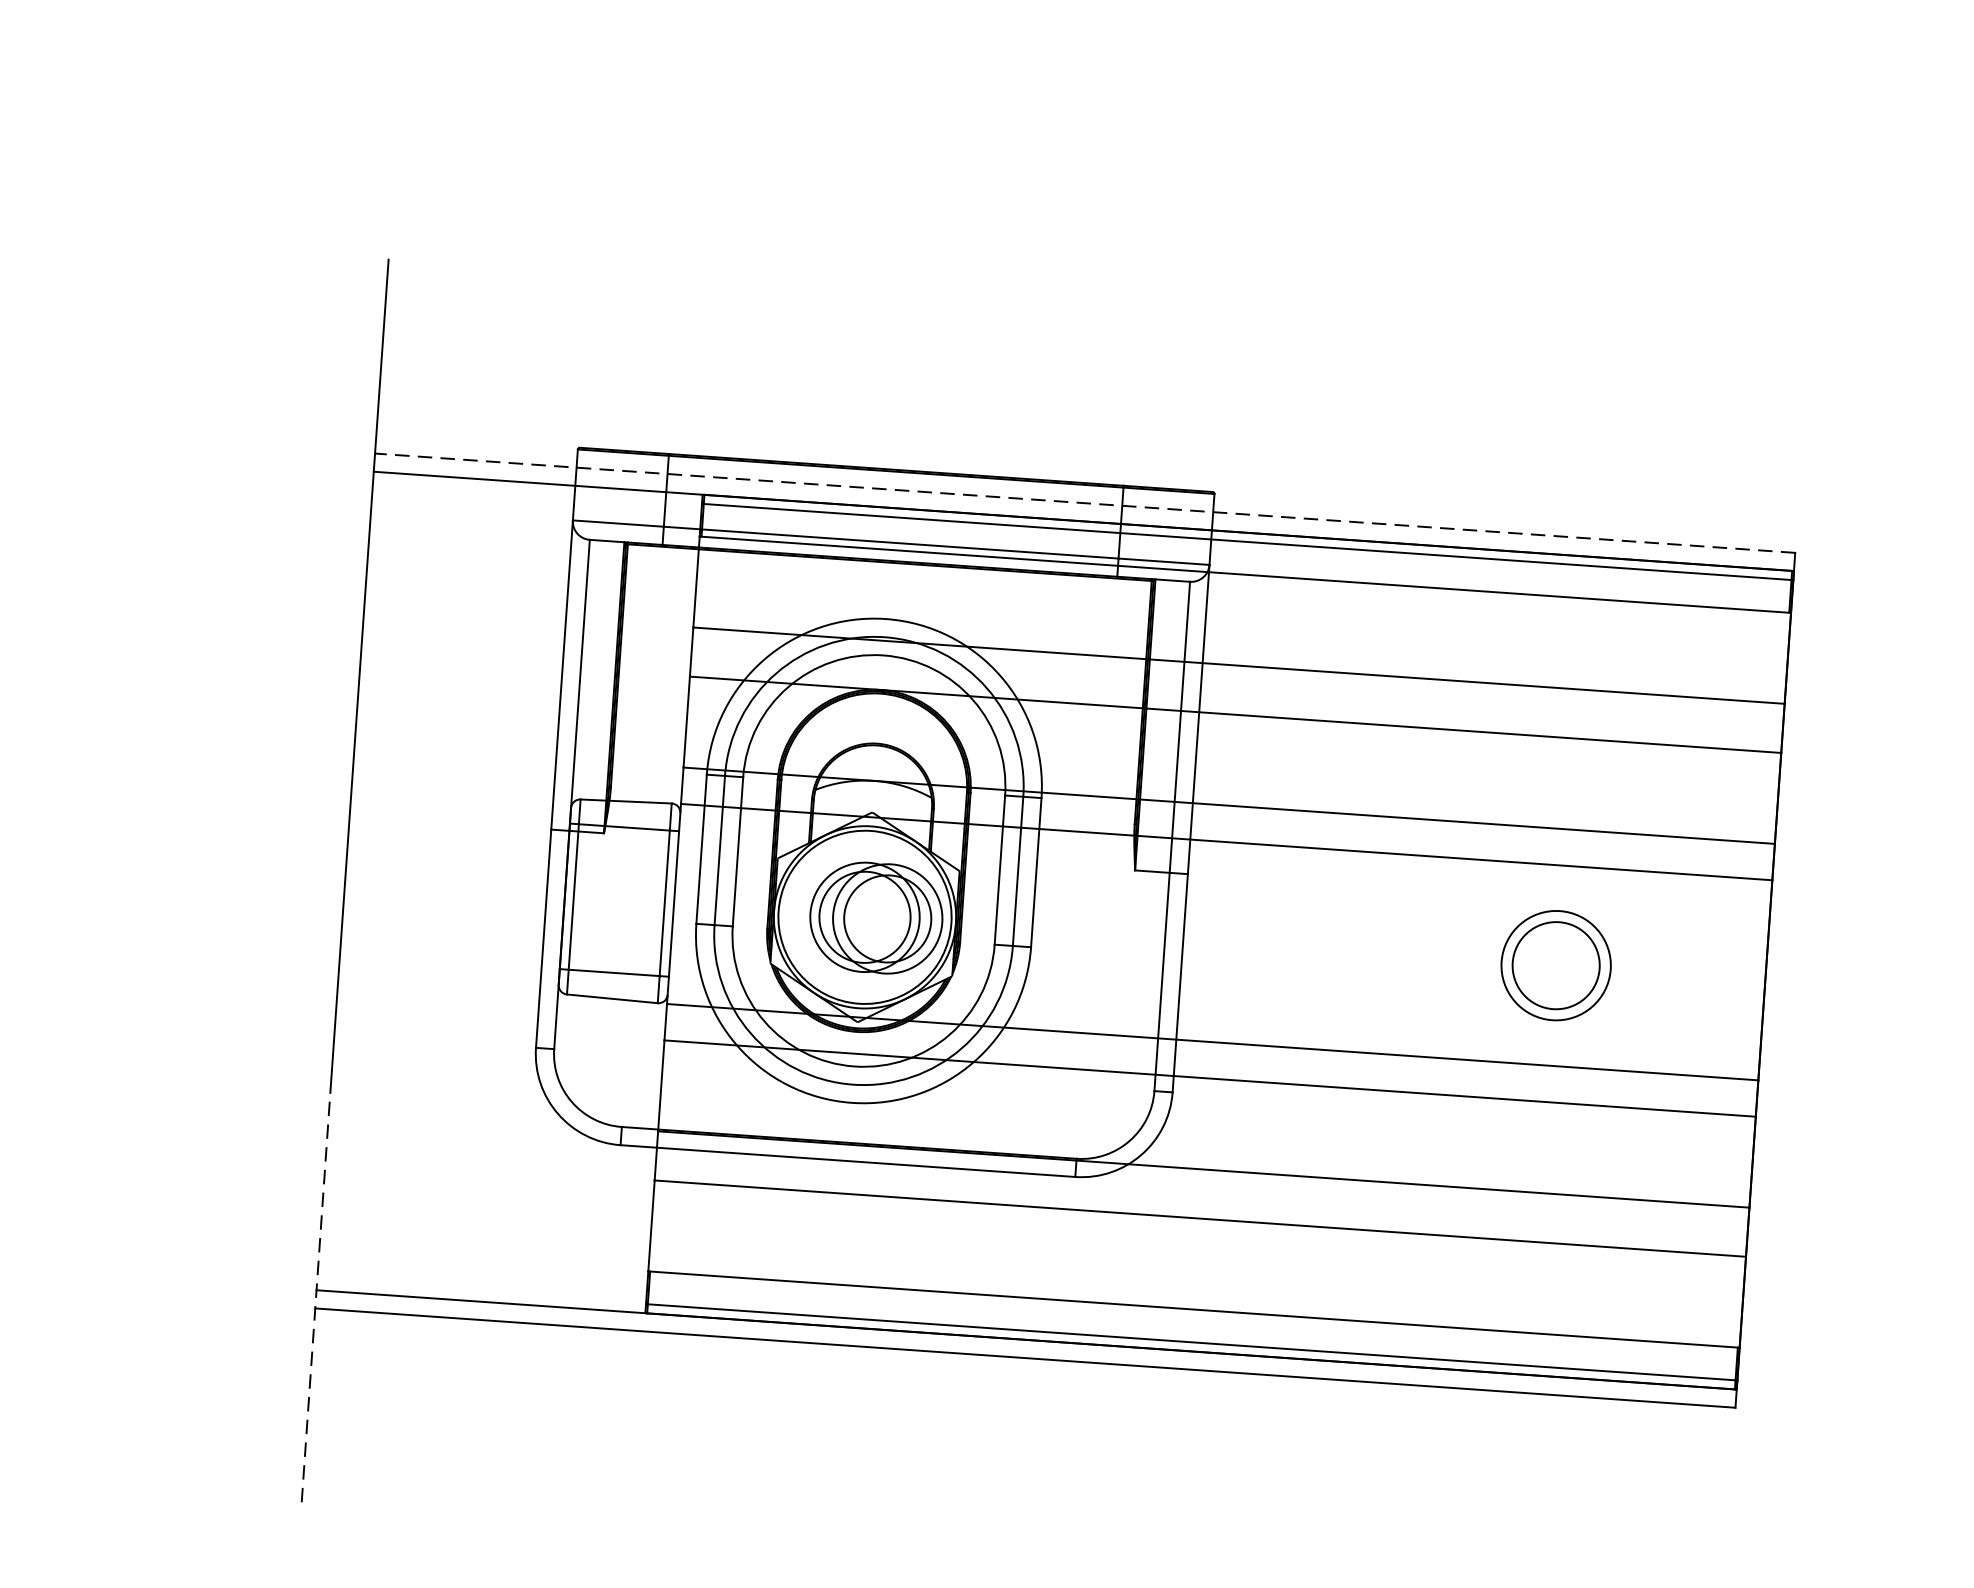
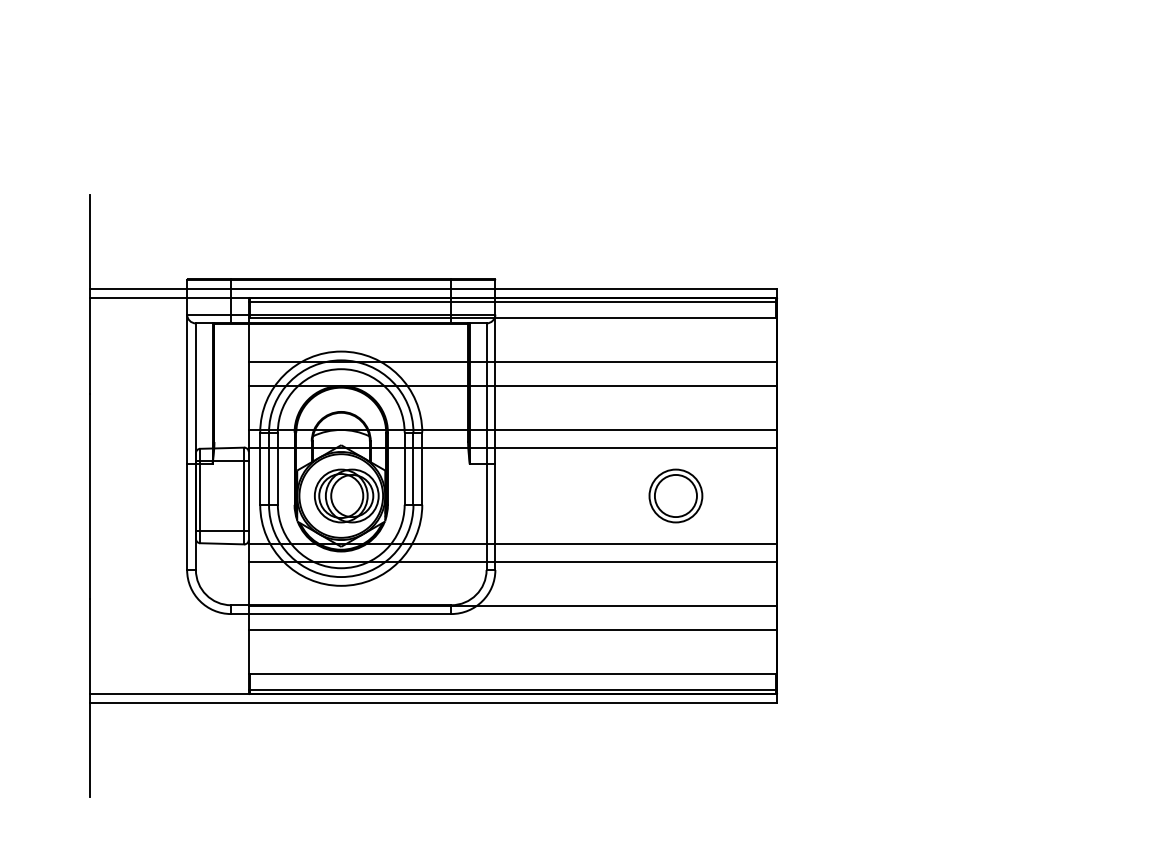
line: (1085, 504) -> (433, 289), dashed -> solid
line: (315, 1297) -> (89, 697), dashed -> solid

